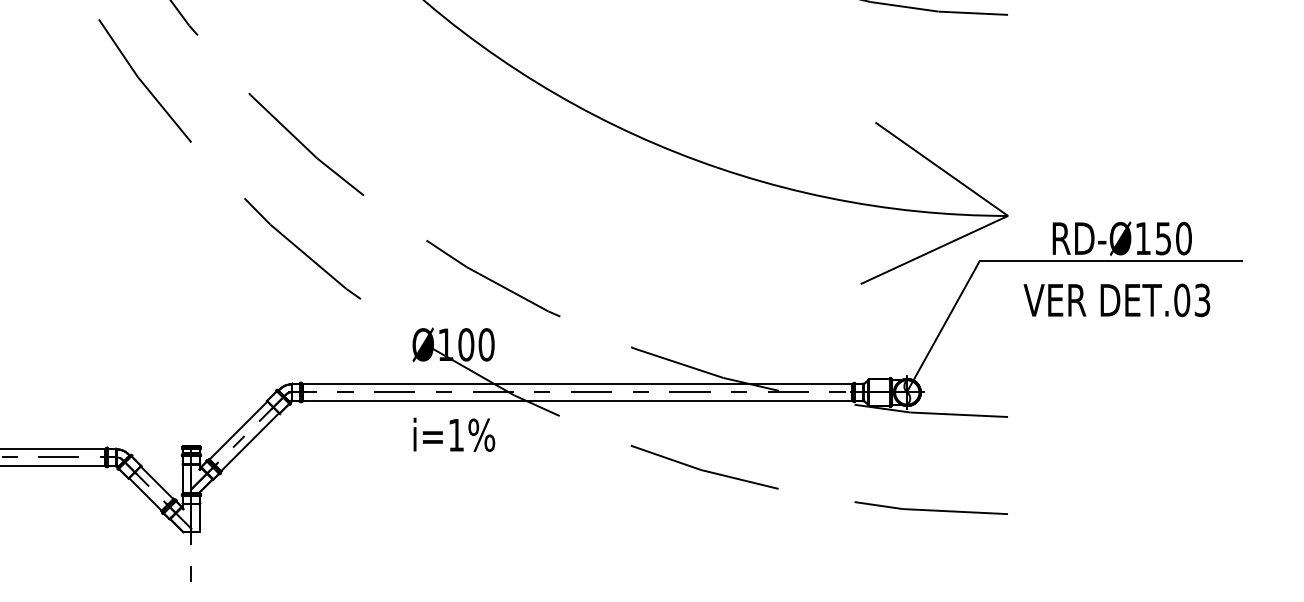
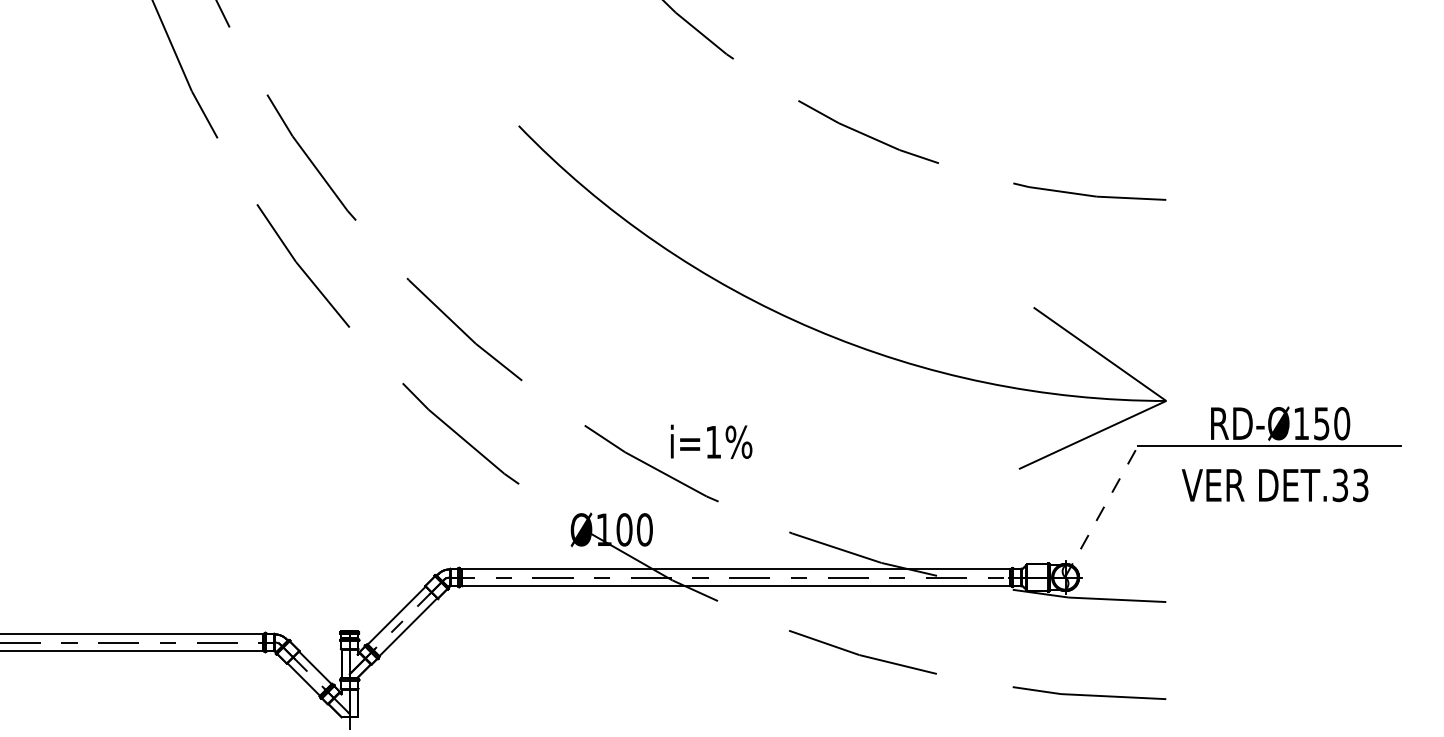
text: (1182, 300) -> (1340, 485), DET.03 -> DET.33
line: (943, 326) -> (1101, 511), solid -> dashed
text: (454, 434) -> (711, 441), moved

